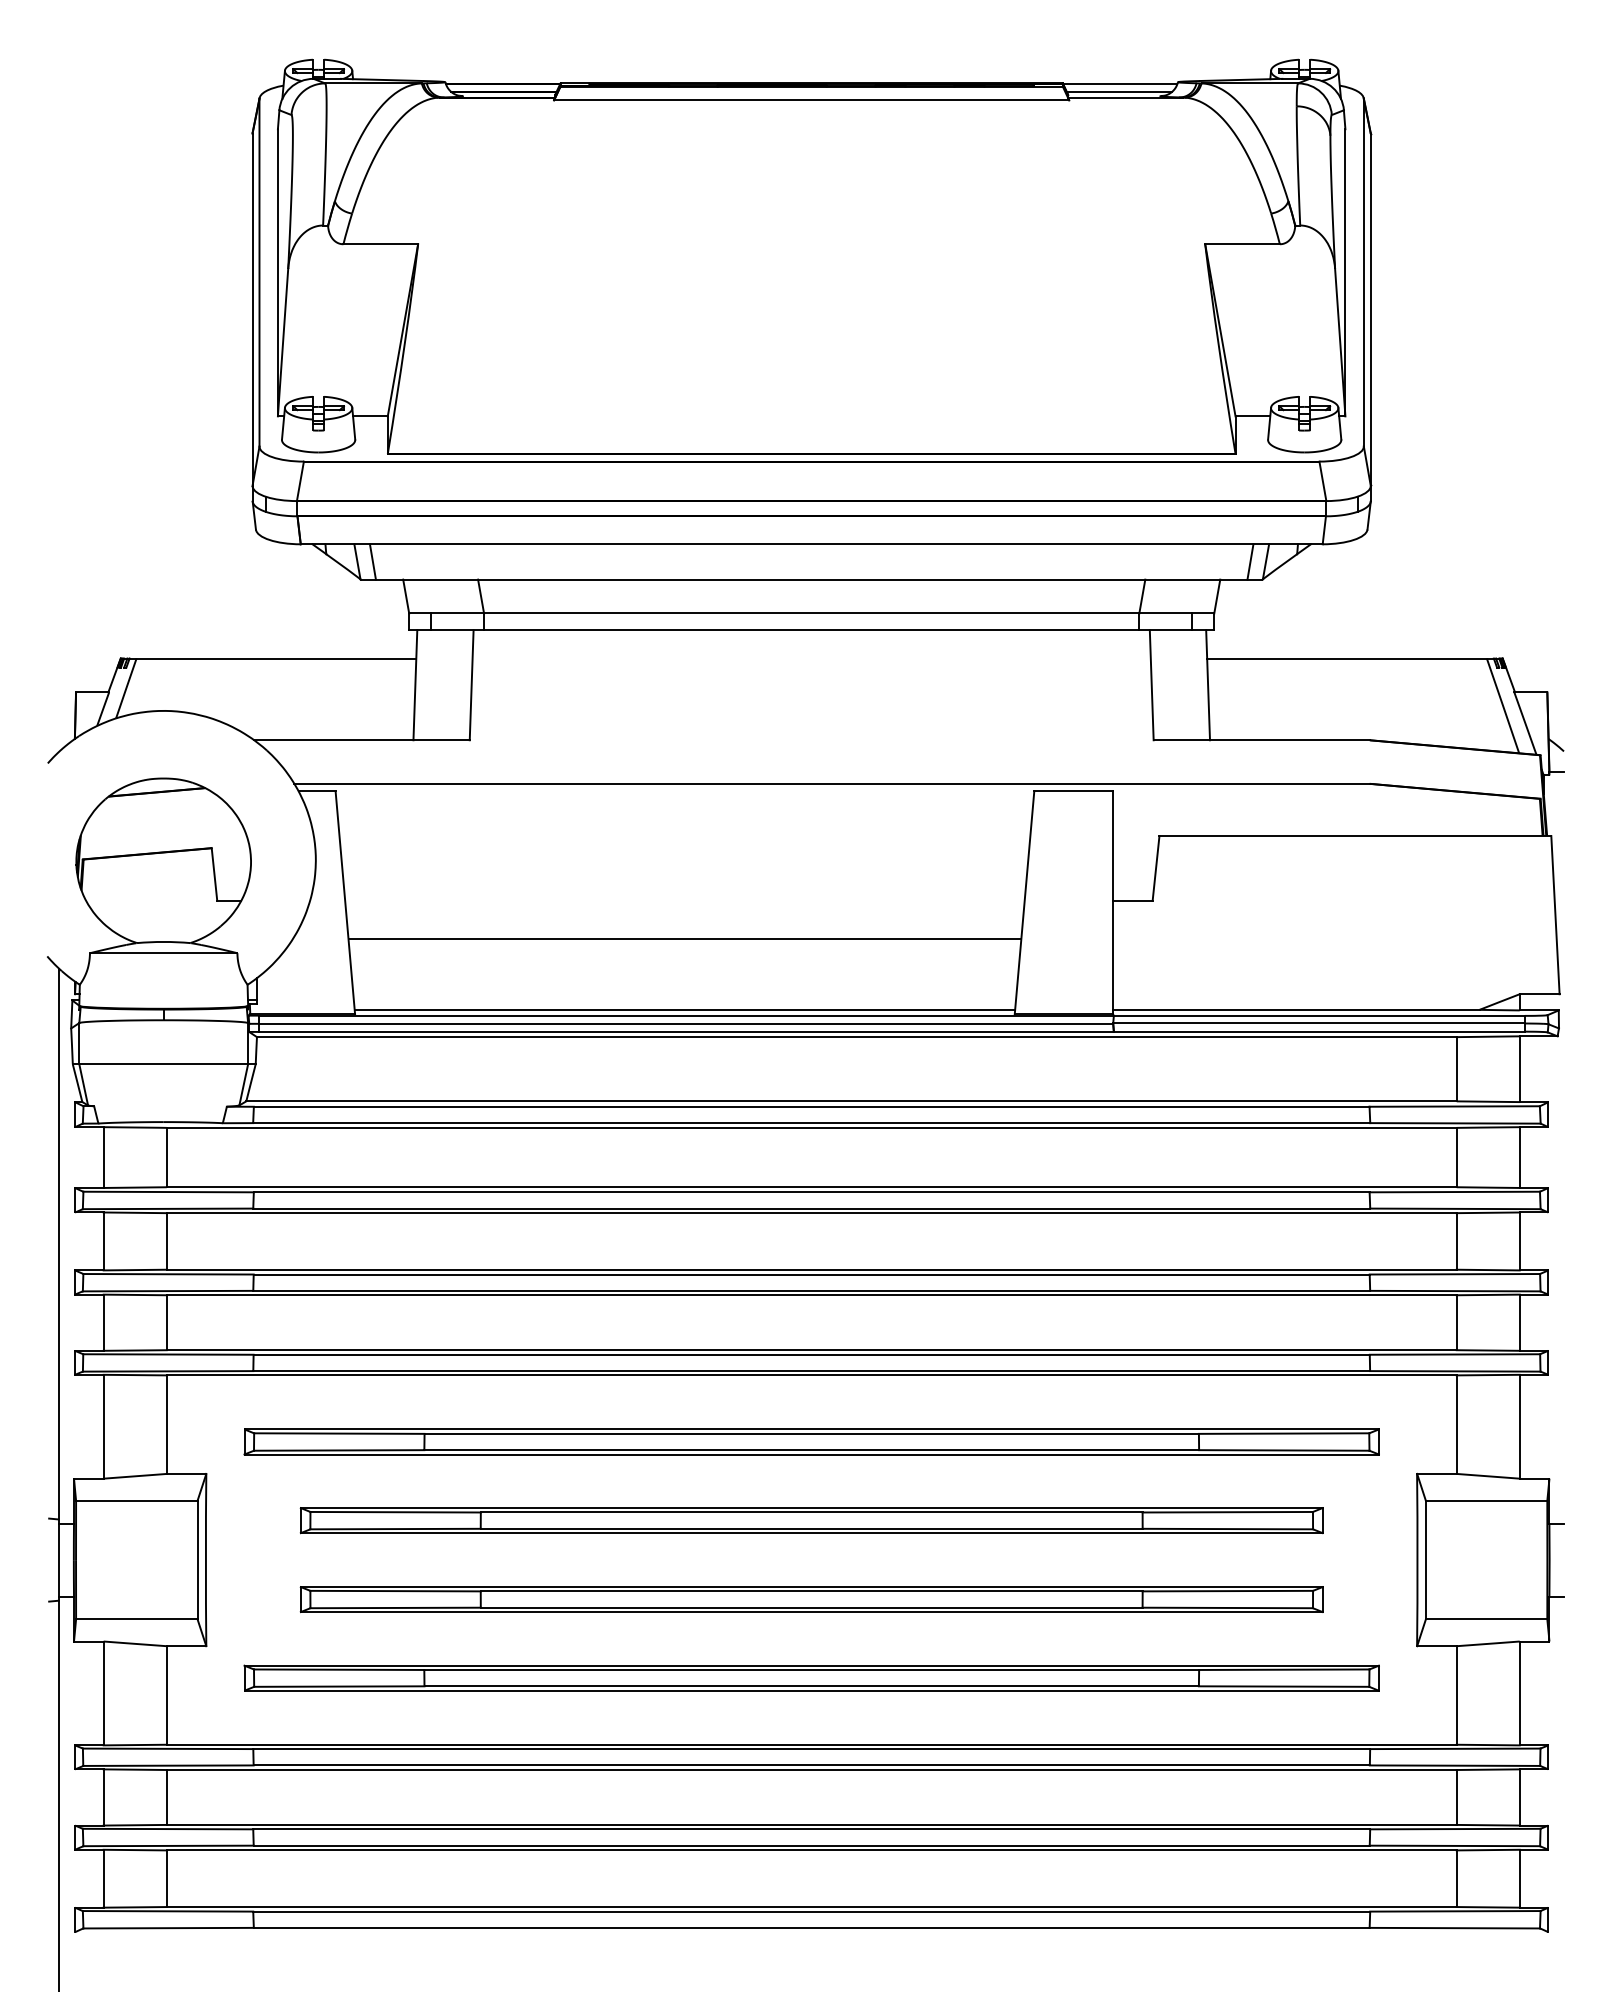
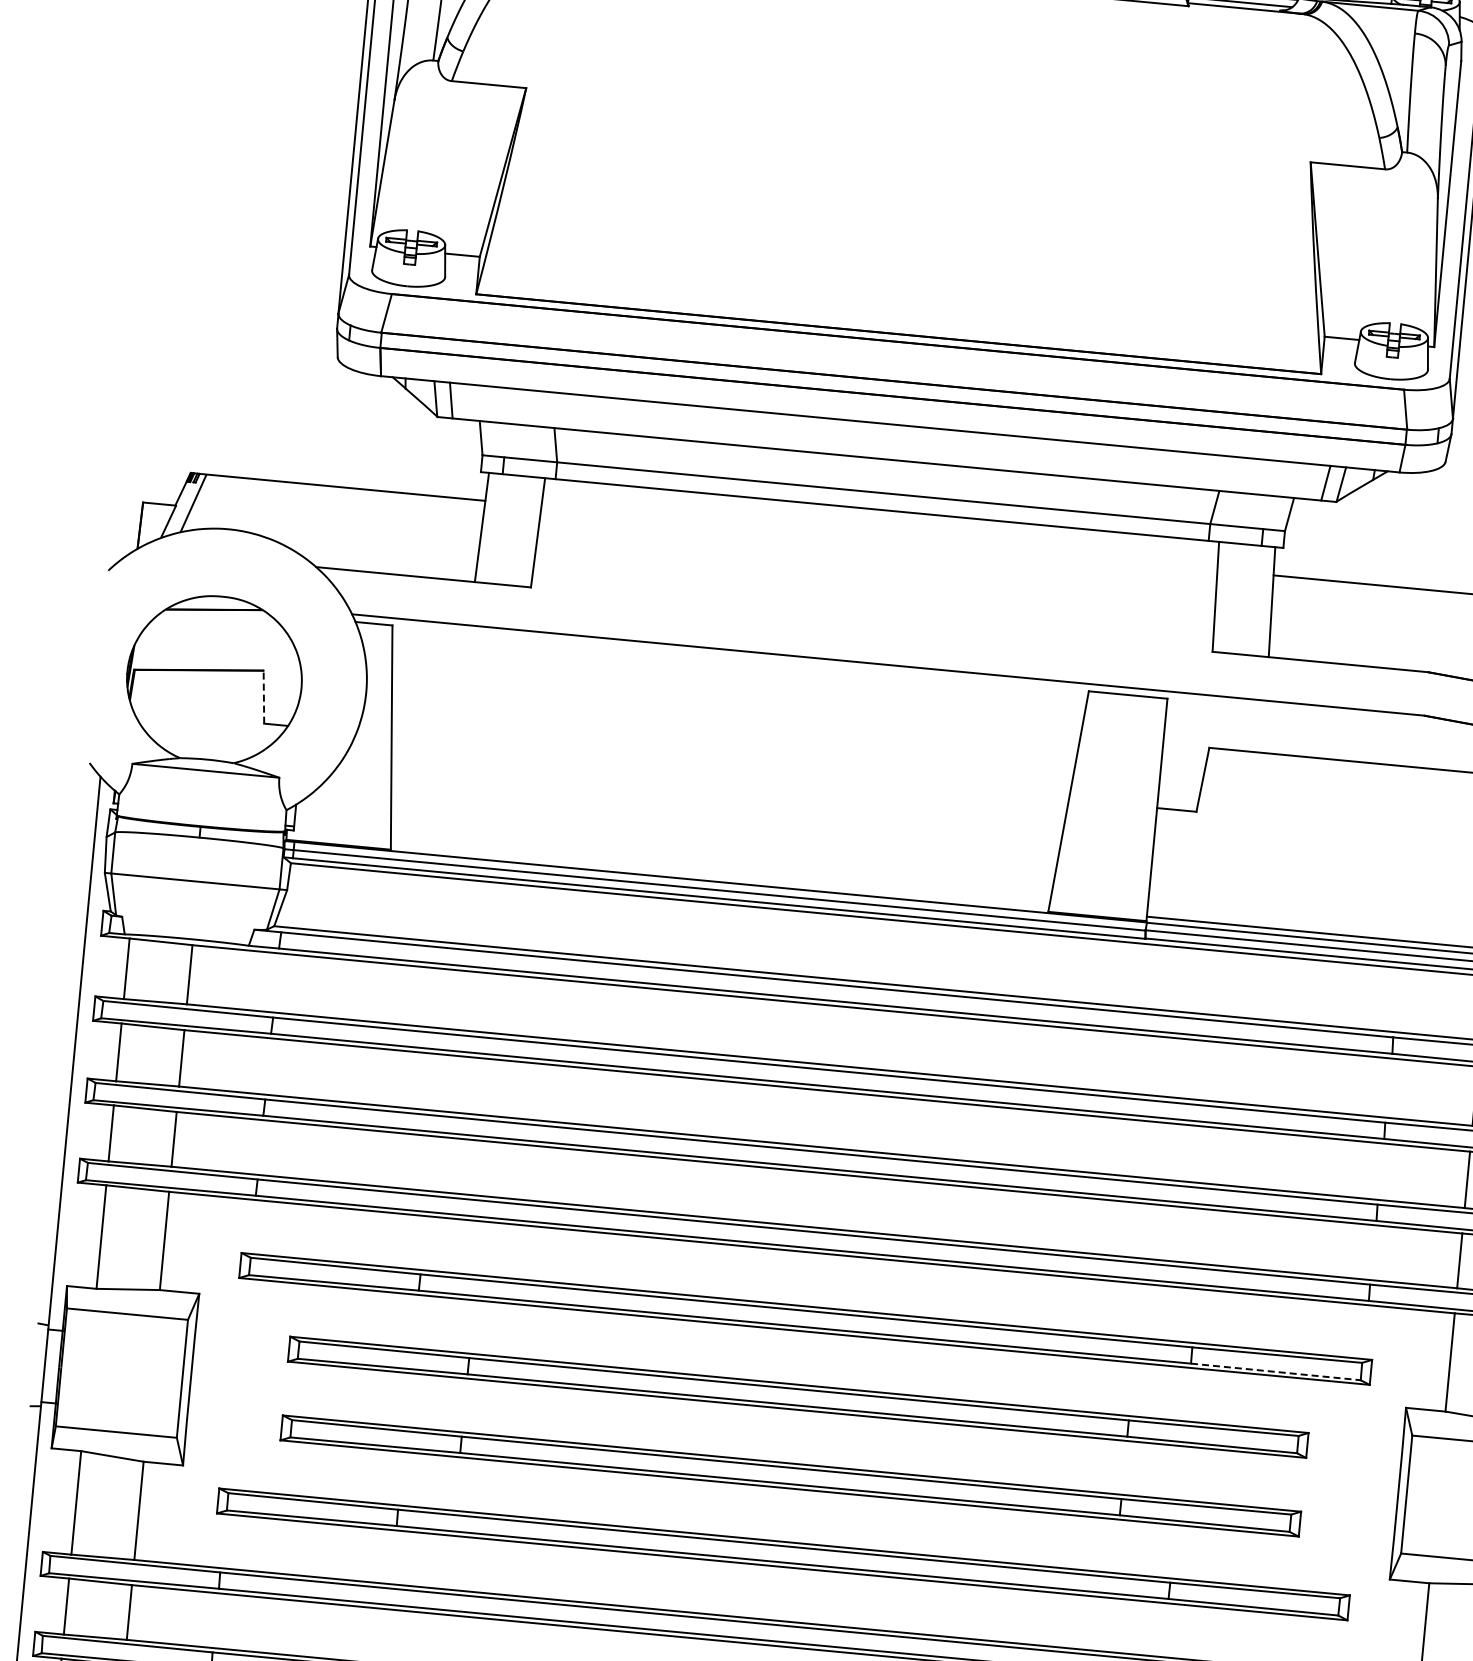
line: (214, 874) -> (263, 697), solid -> dashed
line: (684, 939) -> (726, 806), removed
line: (684, 1009) -> (719, 875), removed
line: (1284, 1450) -> (1276, 1372), solid -> dashed

